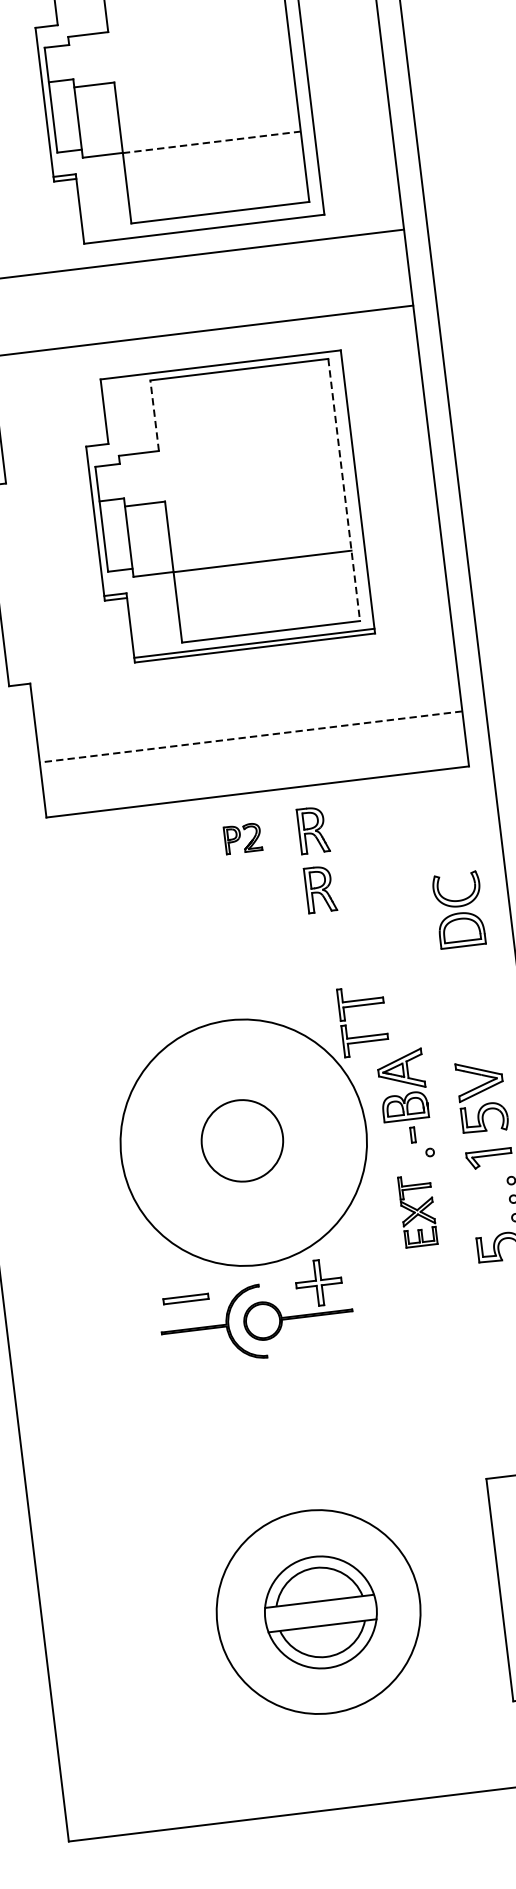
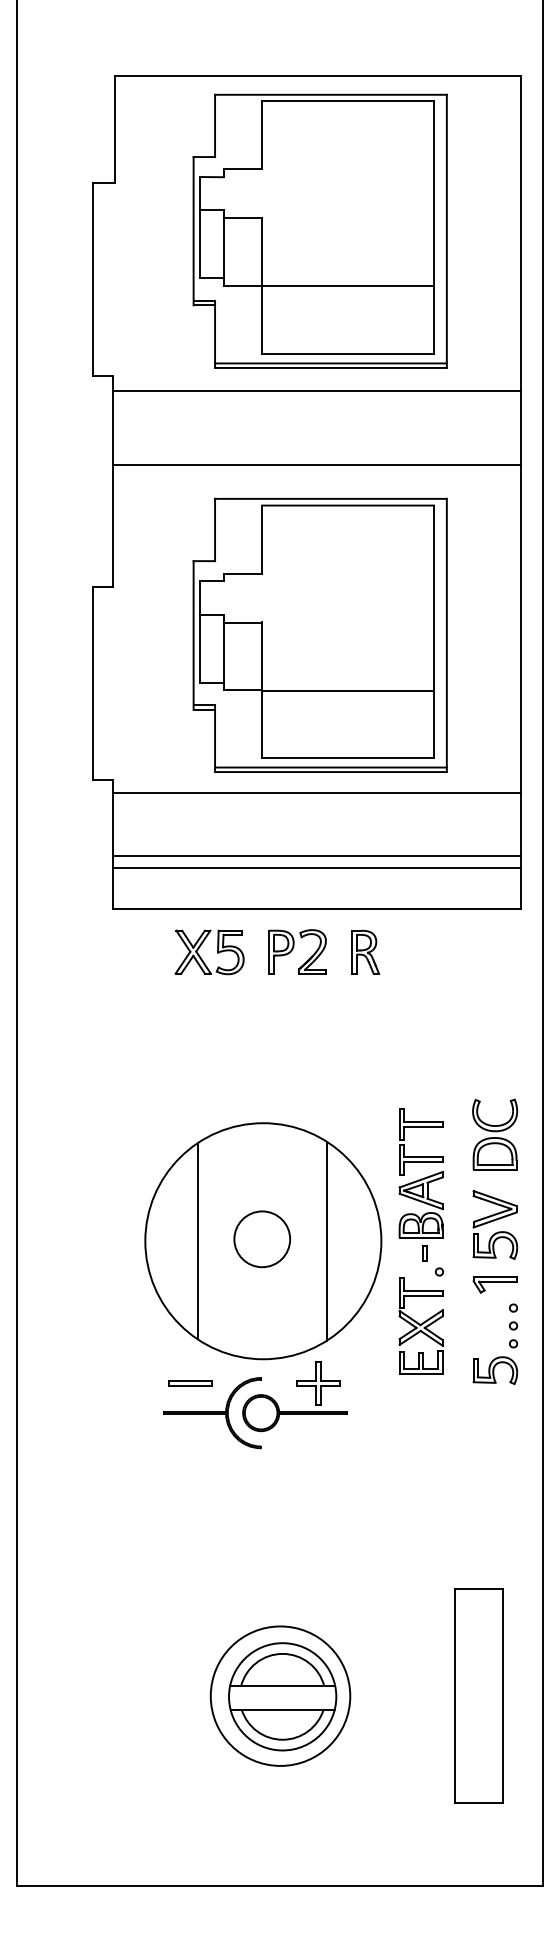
line: (212, 142) -> (348, 286), dashed -> solid
line: (203, 224) -> (330, 363), added
line: (154, 415) -> (262, 539), dashed -> solid
line: (343, 490) -> (433, 632), dashed -> solid
line: (242, 672) -> (316, 793), added
line: (251, 737) -> (317, 856), dashed -> solid
line: (251, 748) -> (316, 867), added
part: (242, 838) -> (297, 951), size x1.67
part: (160, 849) -> (217, 952), added
part: (320, 888) -> (365, 1008), removed
part: (459, 909) -> (495, 1134), moved
part: (361, 1005) -> (421, 1127), moved
line: (309, 1134) -> (326, 1240), added
circle: (242, 1141) -> (262, 1239), size x0.71
line: (175, 1151) -> (197, 1241), added
part: (417, 1210) -> (420, 1325), size x1.43
circle: (318, 1611) -> (280, 1695), size x0.71

